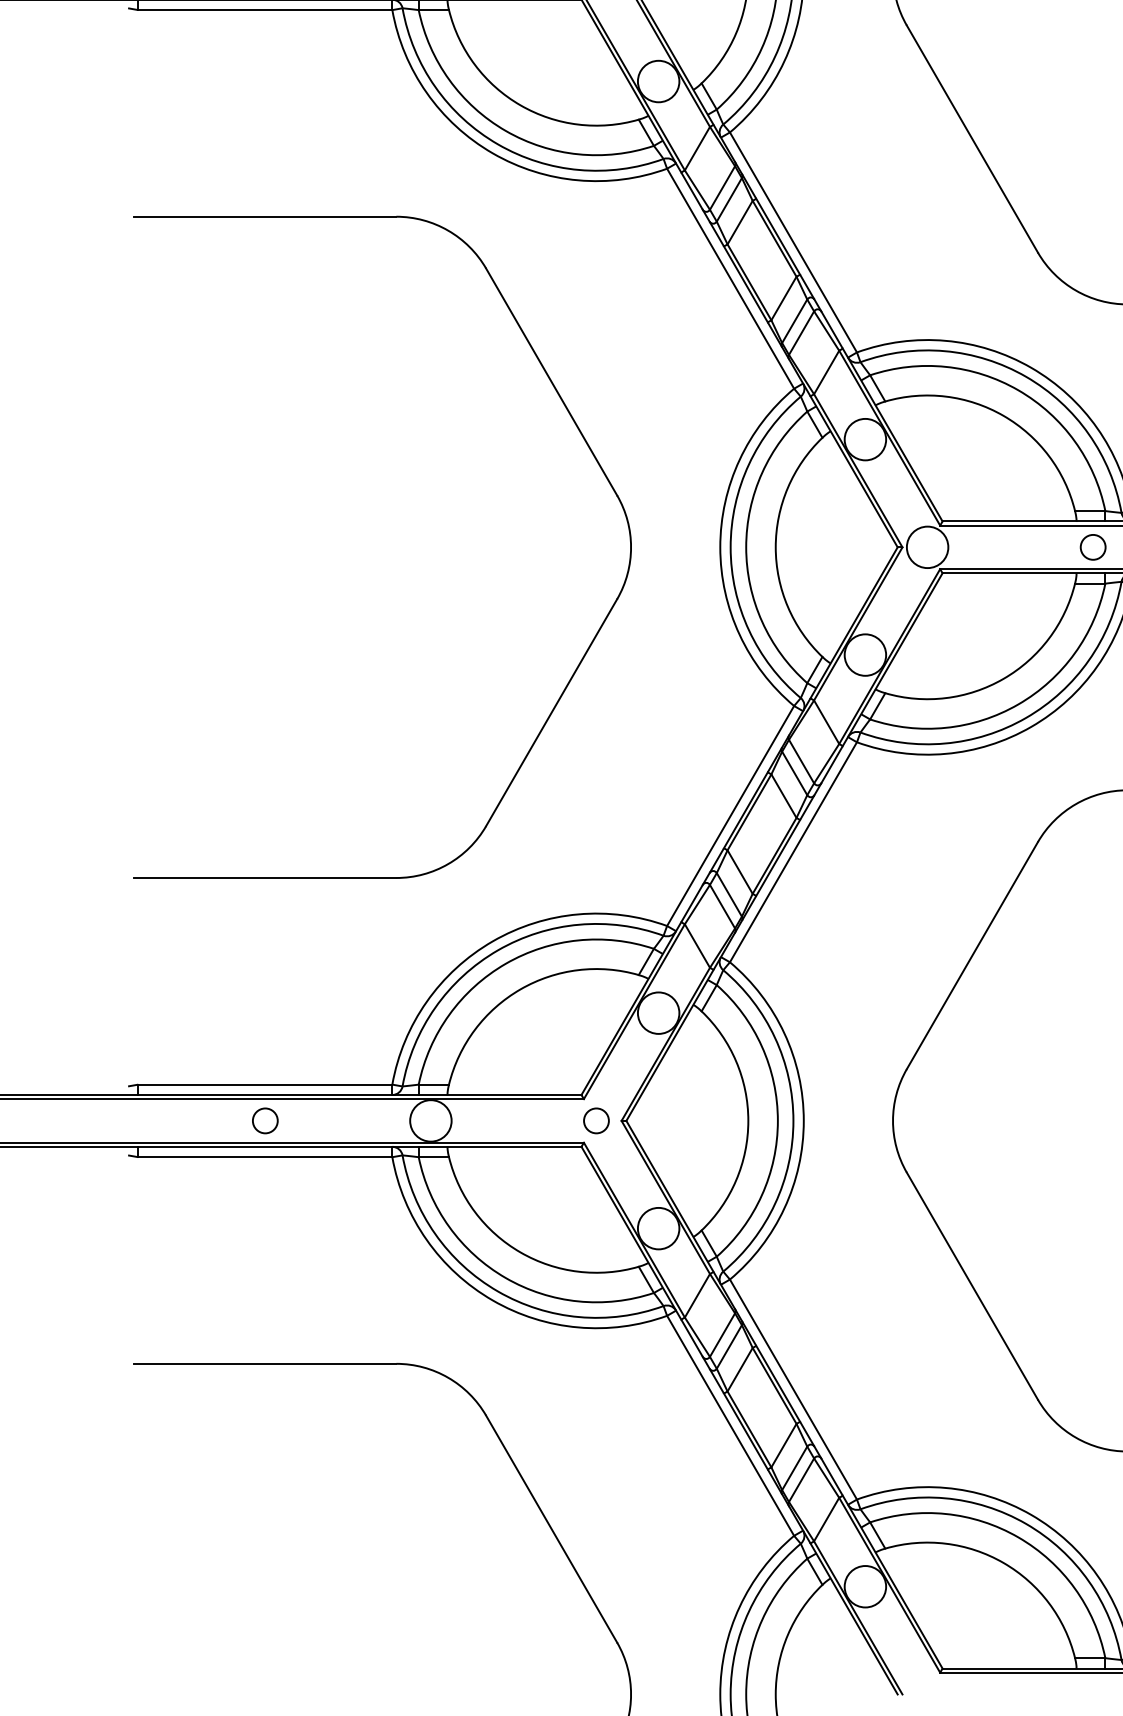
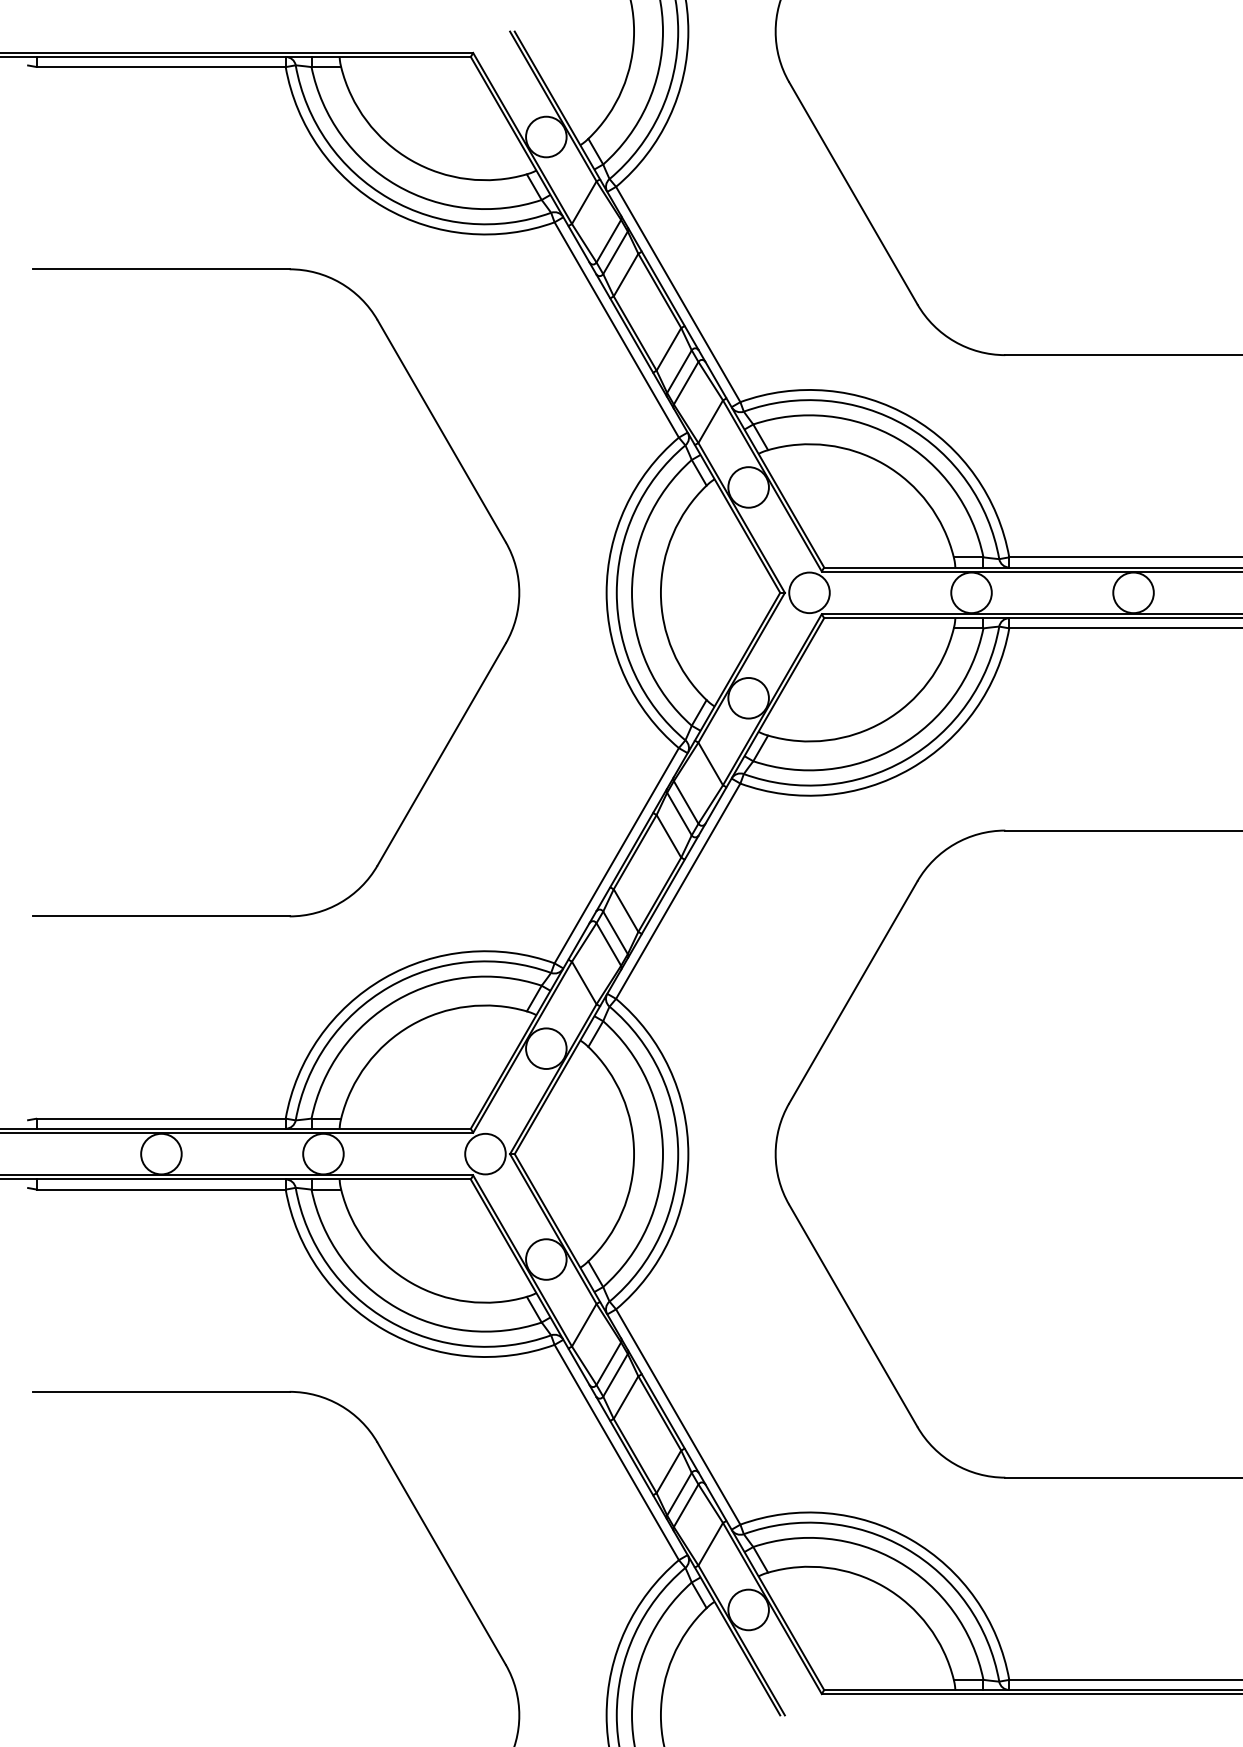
circle: (1093, 546) -> (971, 592), size x1.67
circle: (265, 1120) -> (161, 1153), size x1.67
circle: (596, 1120) -> (485, 1153), size x1.67

